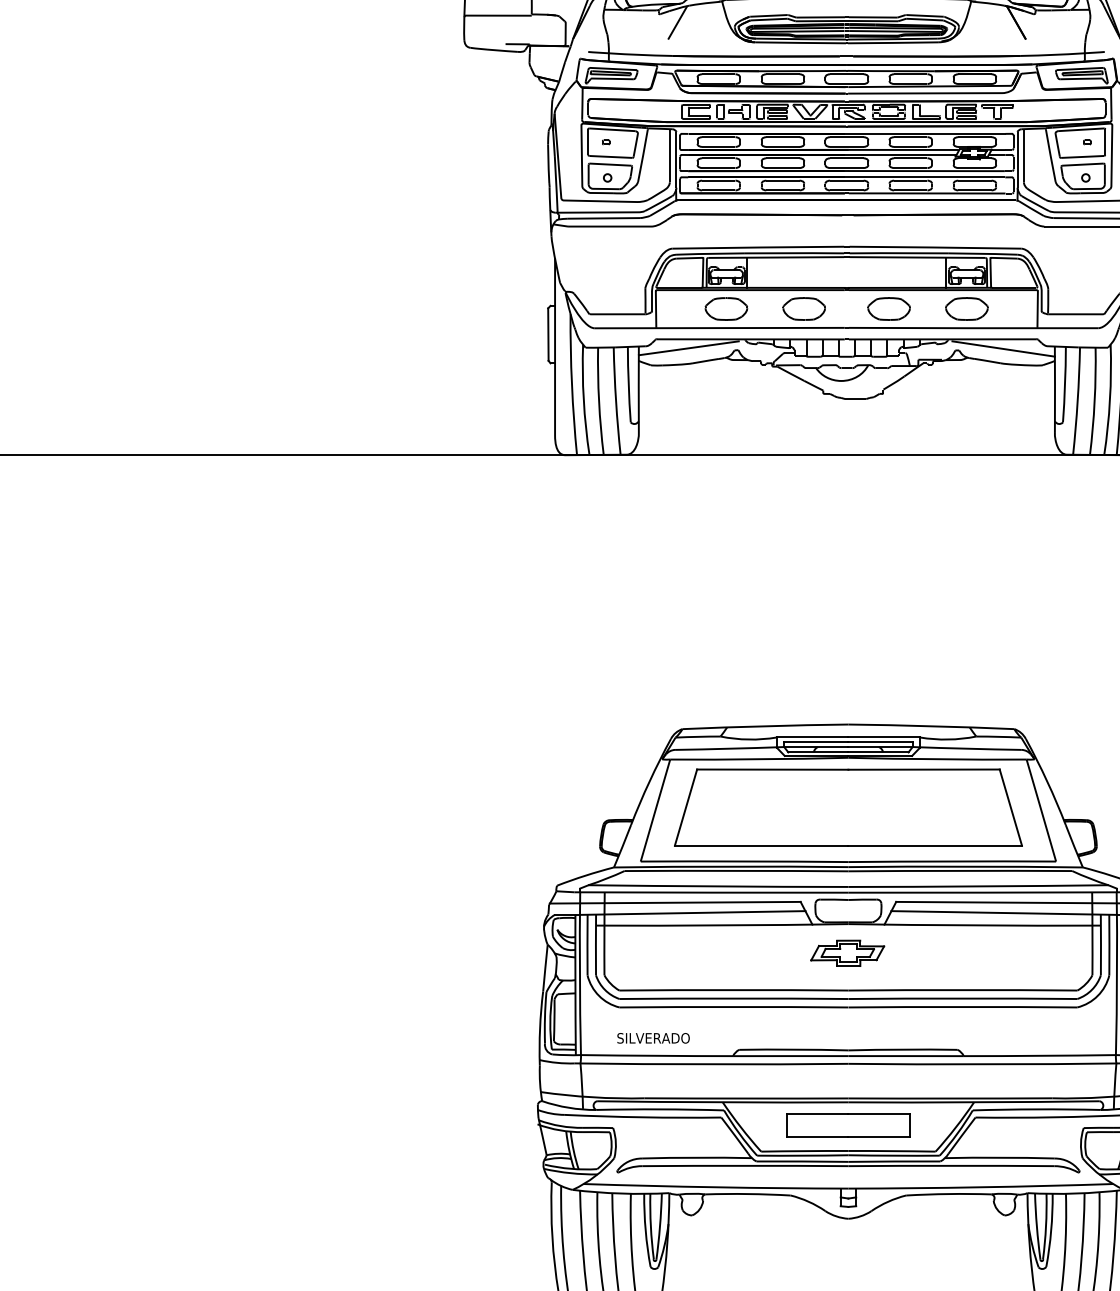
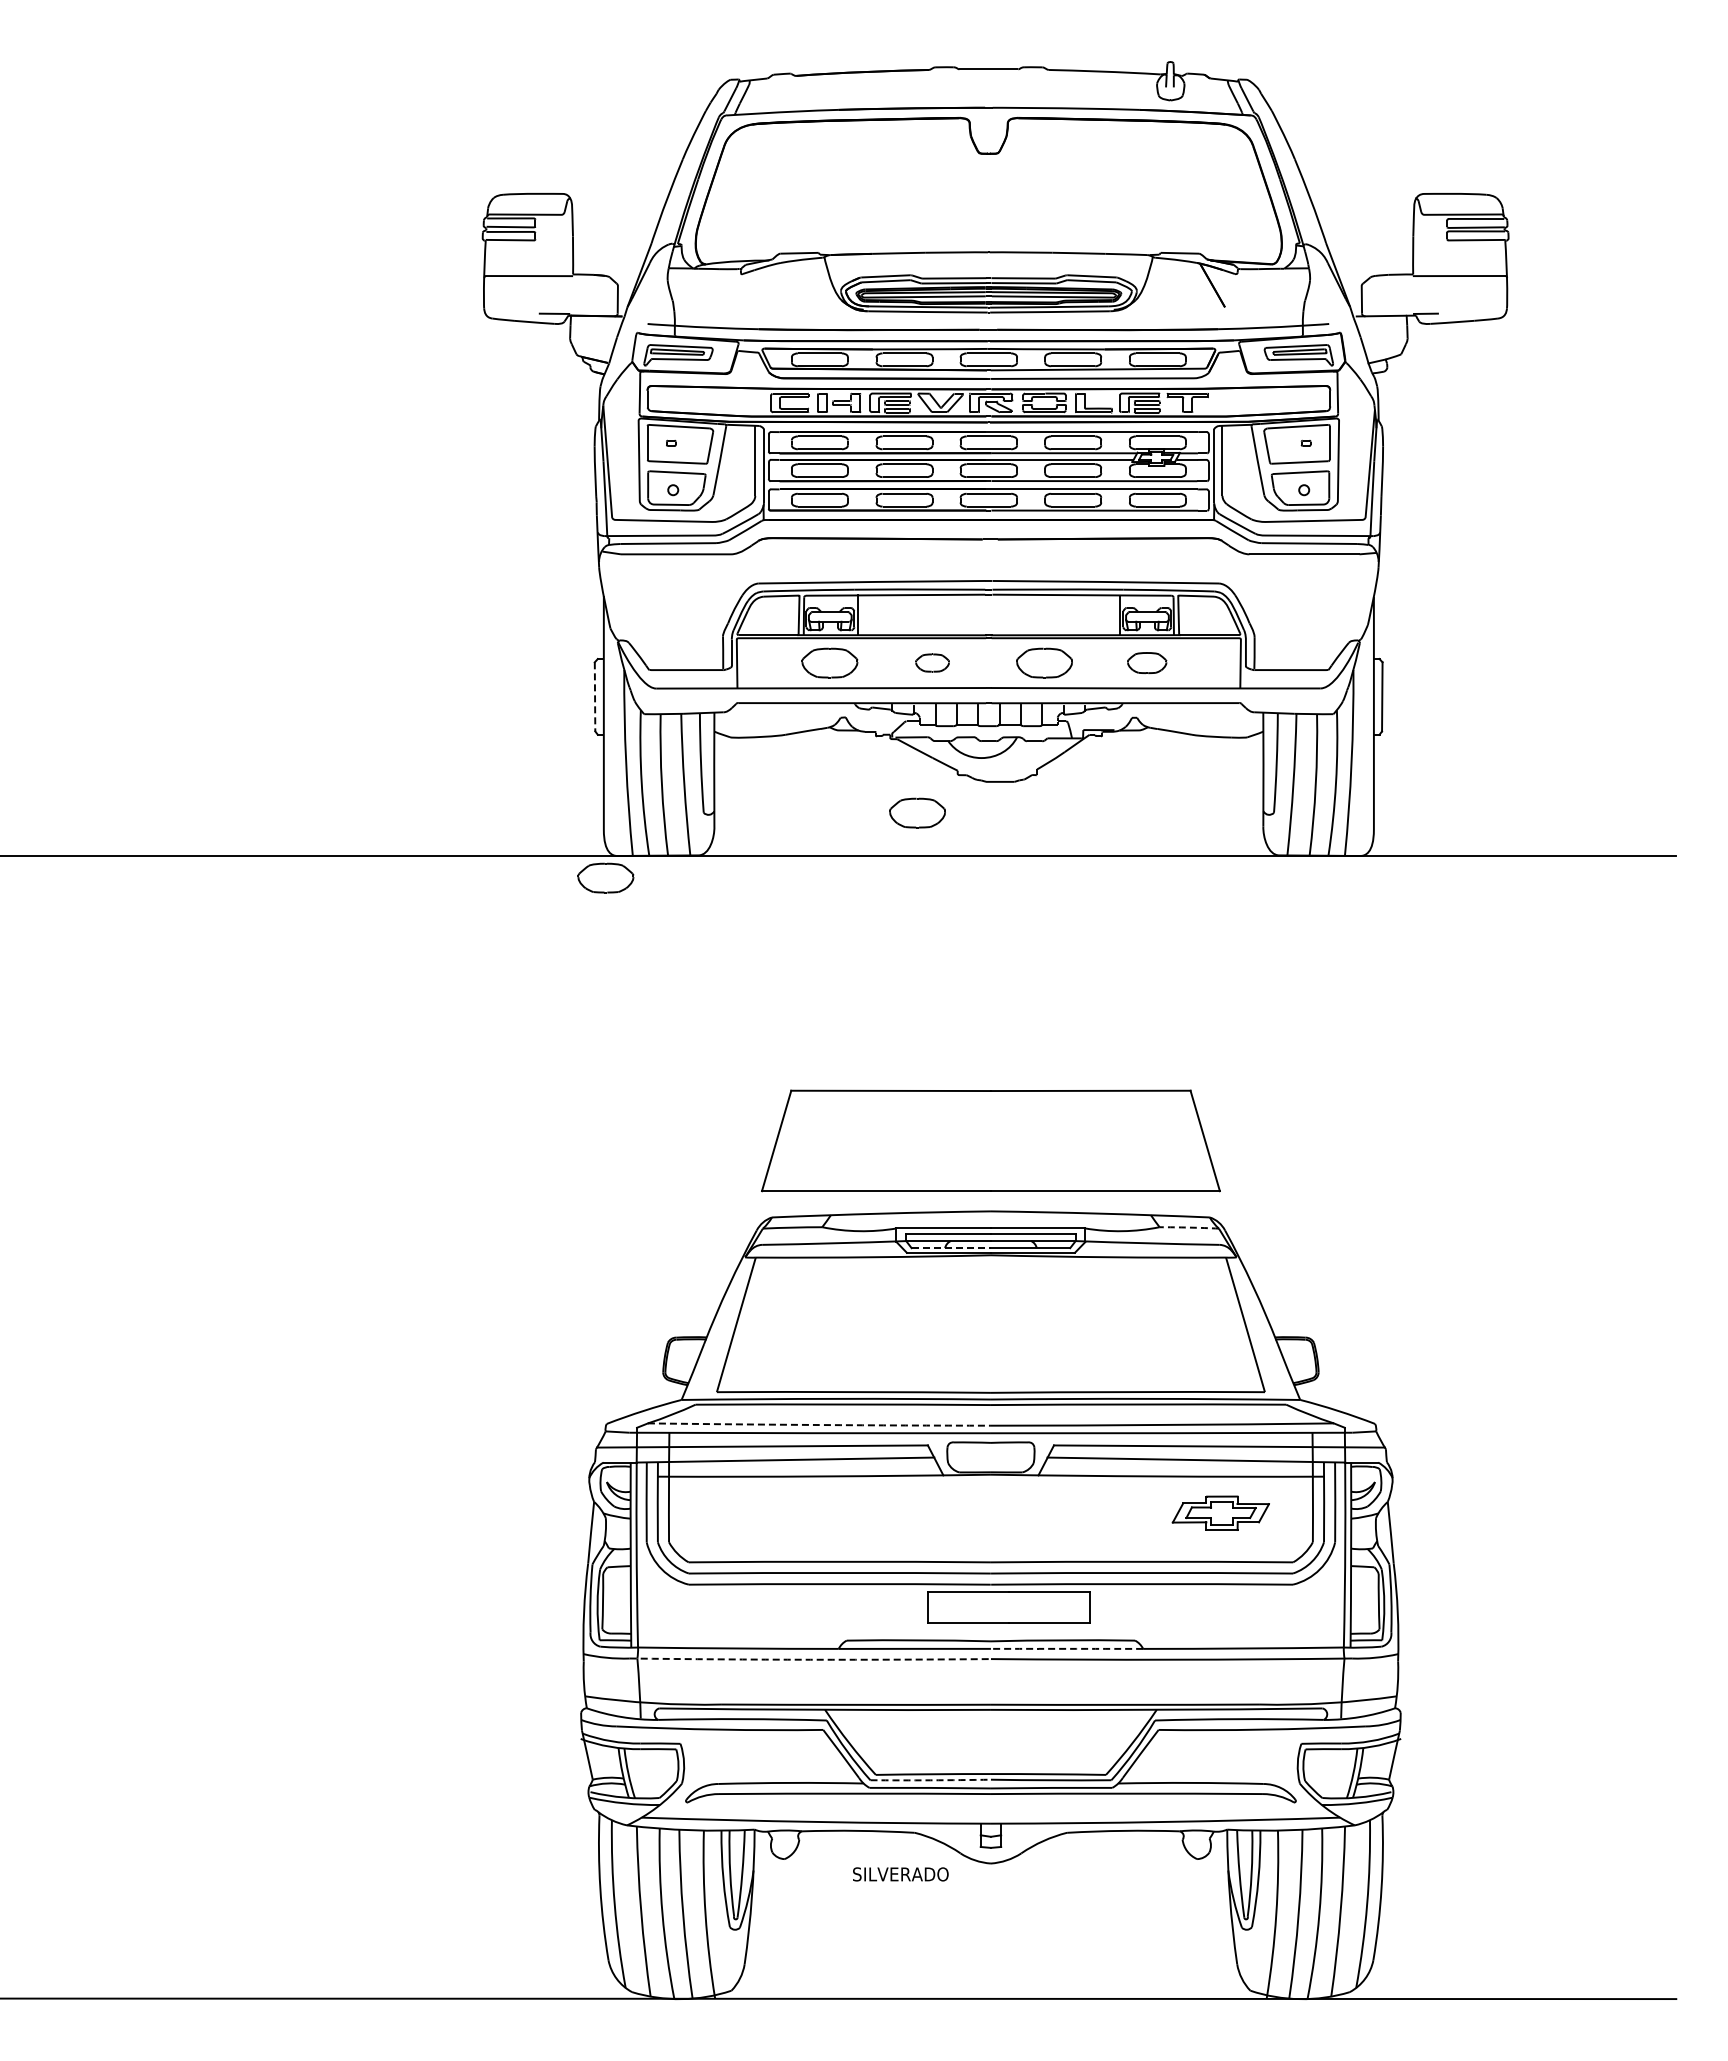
line: (677, 22) -> (765, 285), removed
part: (804, 308) -> (932, 662), size x0.6
part: (966, 308) -> (1146, 662), size x0.7
line: (548, 334) -> (595, 696), solid -> dashed
line: (688, 347) -> (780, 714), removed
line: (1003, 348) -> (1195, 715), removed
part: (792, 422) -> (917, 812), added
part: (556, 471) -> (605, 877), added
arc: (998, 736) -> (1189, 1227), solid -> dashed
line: (818, 752) -> (951, 1248), solid -> dashed
part: (848, 807) -> (990, 1140), moved
arc: (718, 886) -> (819, 1425), solid -> dashed
part: (847, 952) -> (1220, 1512), moved
text: (653, 1038) -> (900, 1874), moved
arc: (906, 1055) -> (1067, 1648), solid -> dashed
arc: (711, 1064) -> (810, 1659), solid -> dashed
part: (848, 1125) -> (1008, 1607), moved
arc: (802, 1155) -> (930, 1780), solid -> dashed

